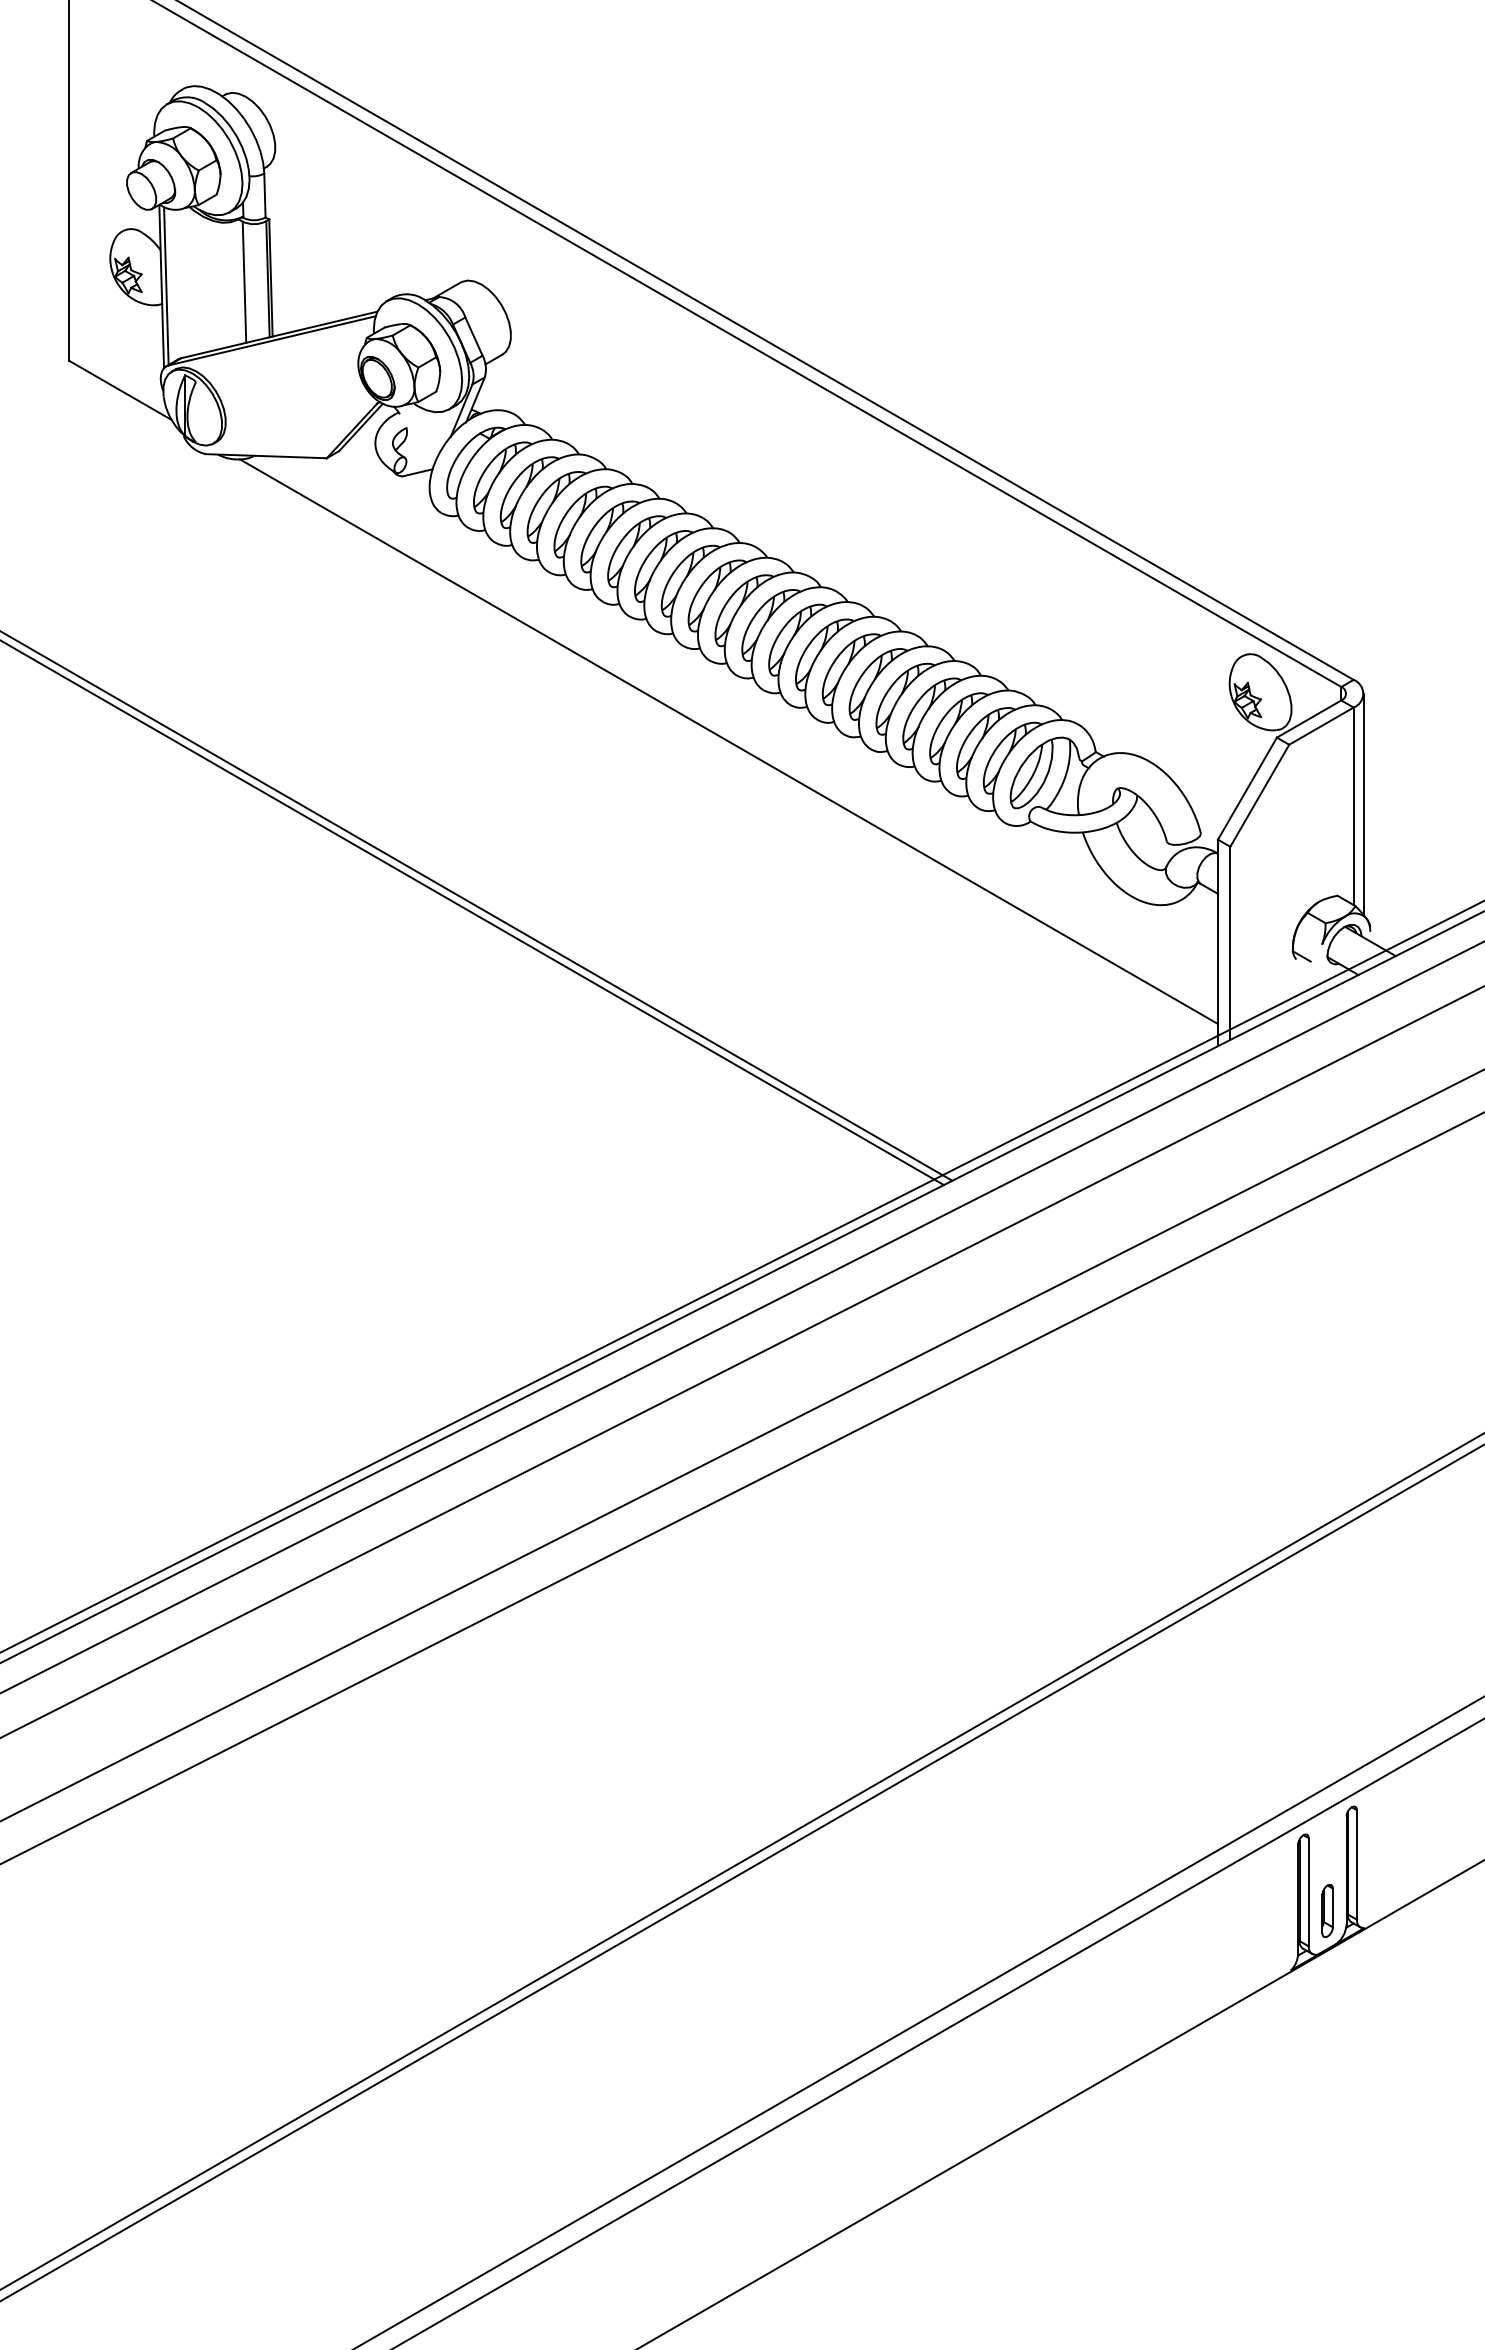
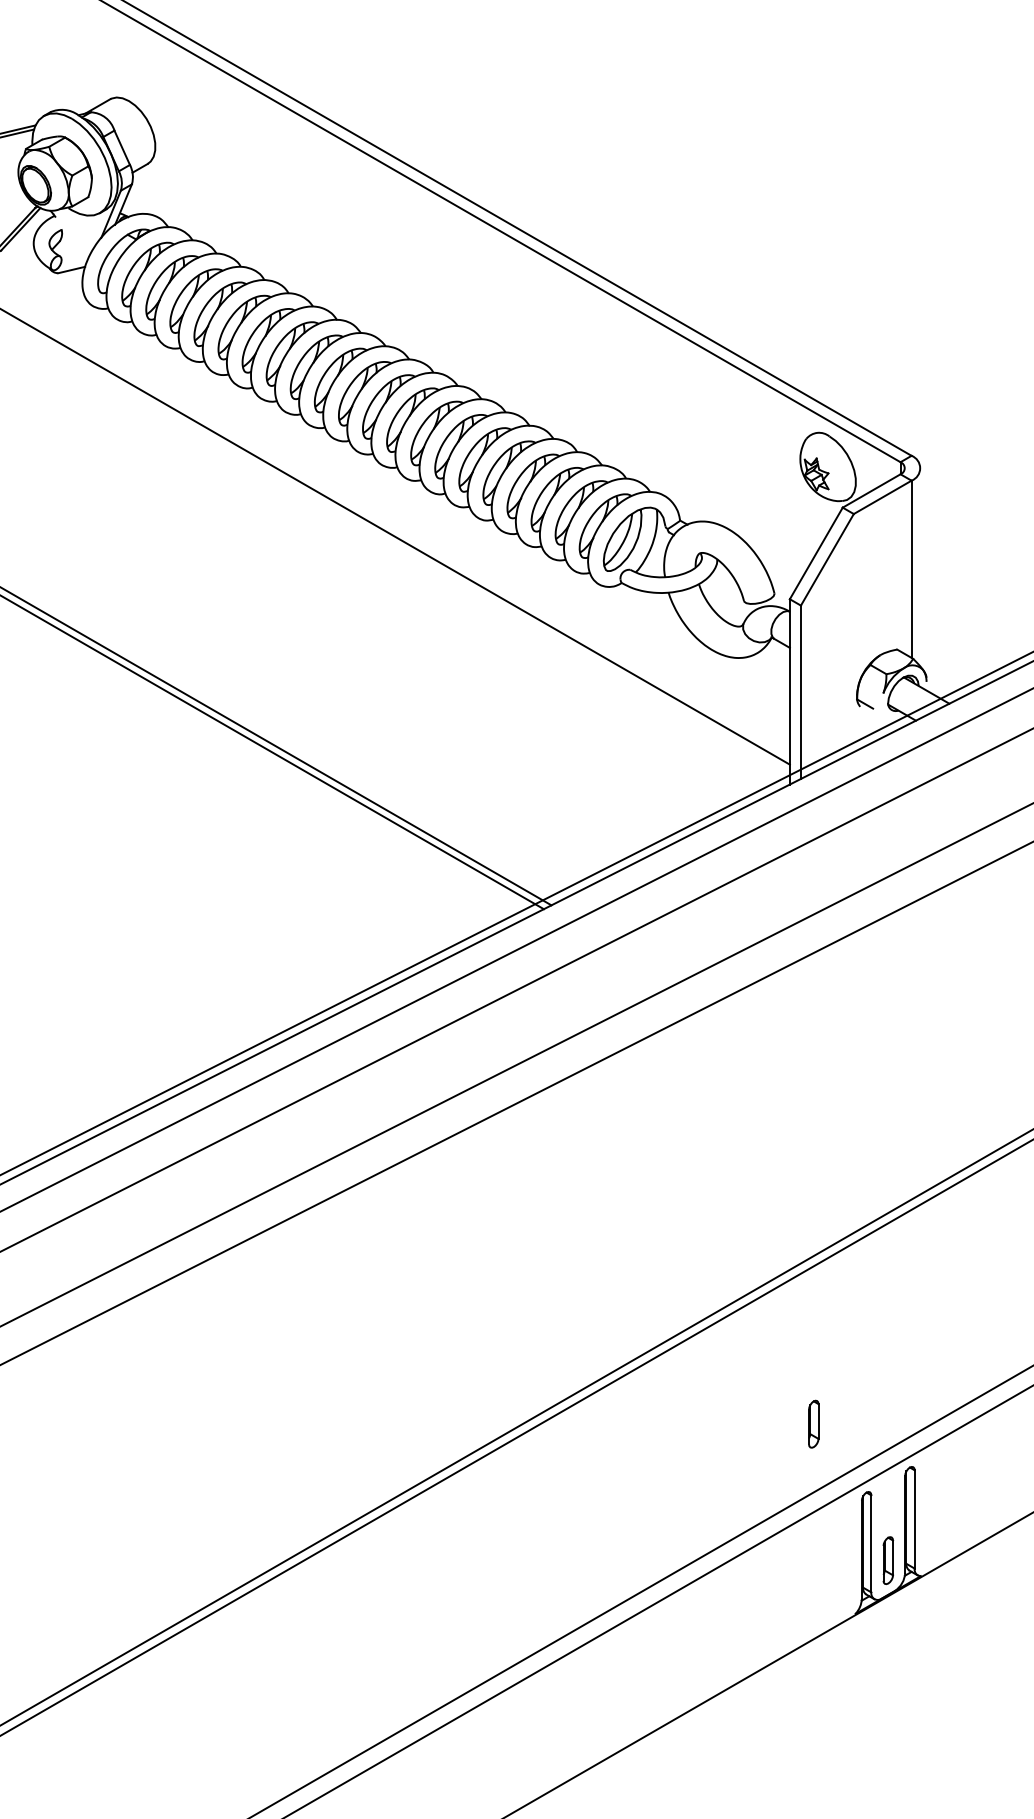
line: (1363, 803) -> (920, 566), removed
part: (1244, 1759) -> (813, 1424), added

